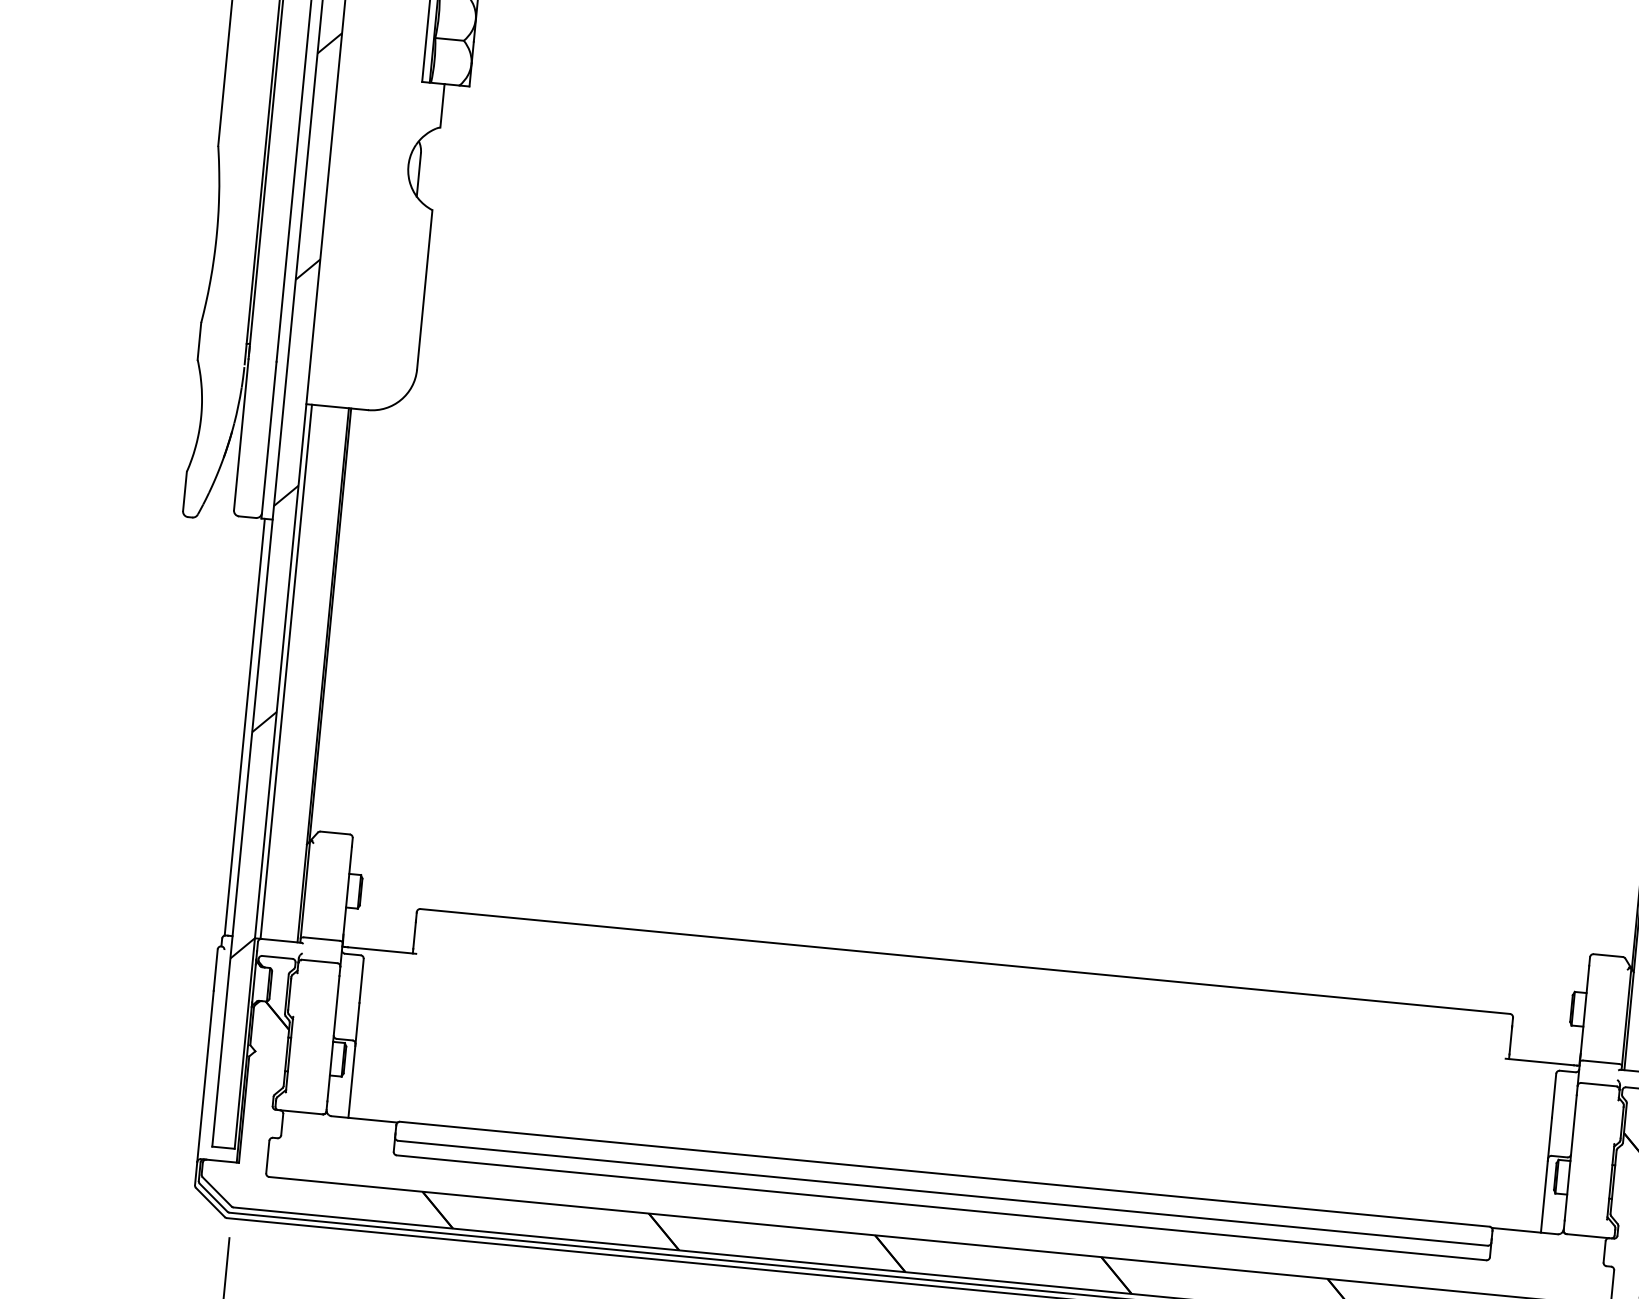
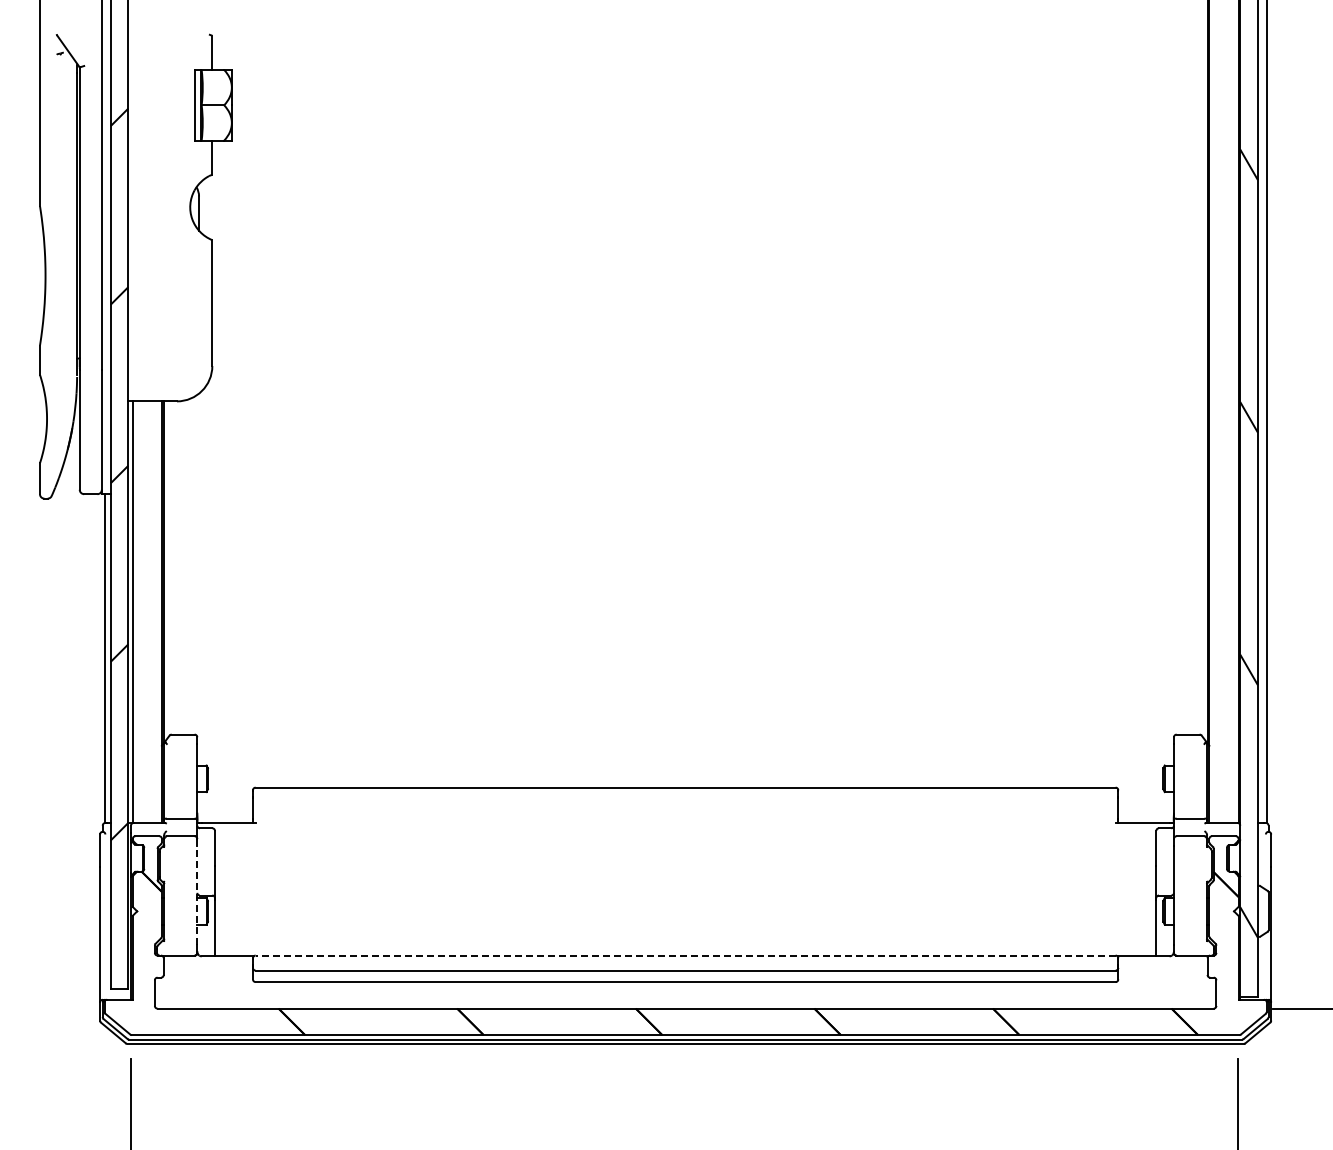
line: (333, 1038) -> (197, 895), solid -> dashed
line: (944, 1174) -> (685, 955), solid -> dashed

